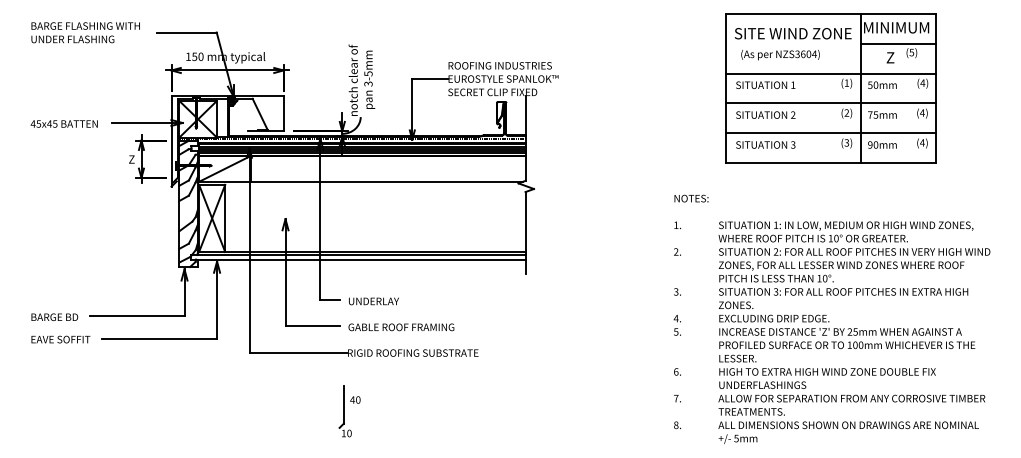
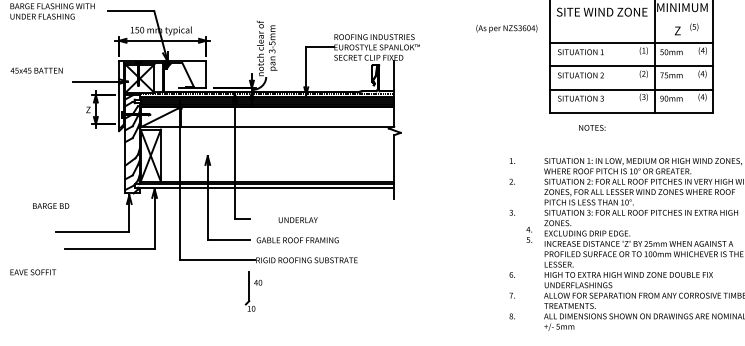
line: (897, 43) -> (683, 19), removed
text: (780, 55) -> (506, 29), moved
text: (63, 123) -> (36, 70), moved
text: (691, 198) -> (592, 127), moved
text: (373, 301) -> (297, 220), moved
text: (54, 317) -> (50, 206), moved
text: (676, 325) -> (528, 235), moved
text: (60, 339) -> (32, 272), moved
part: (349, 411) -> (253, 291), moved

